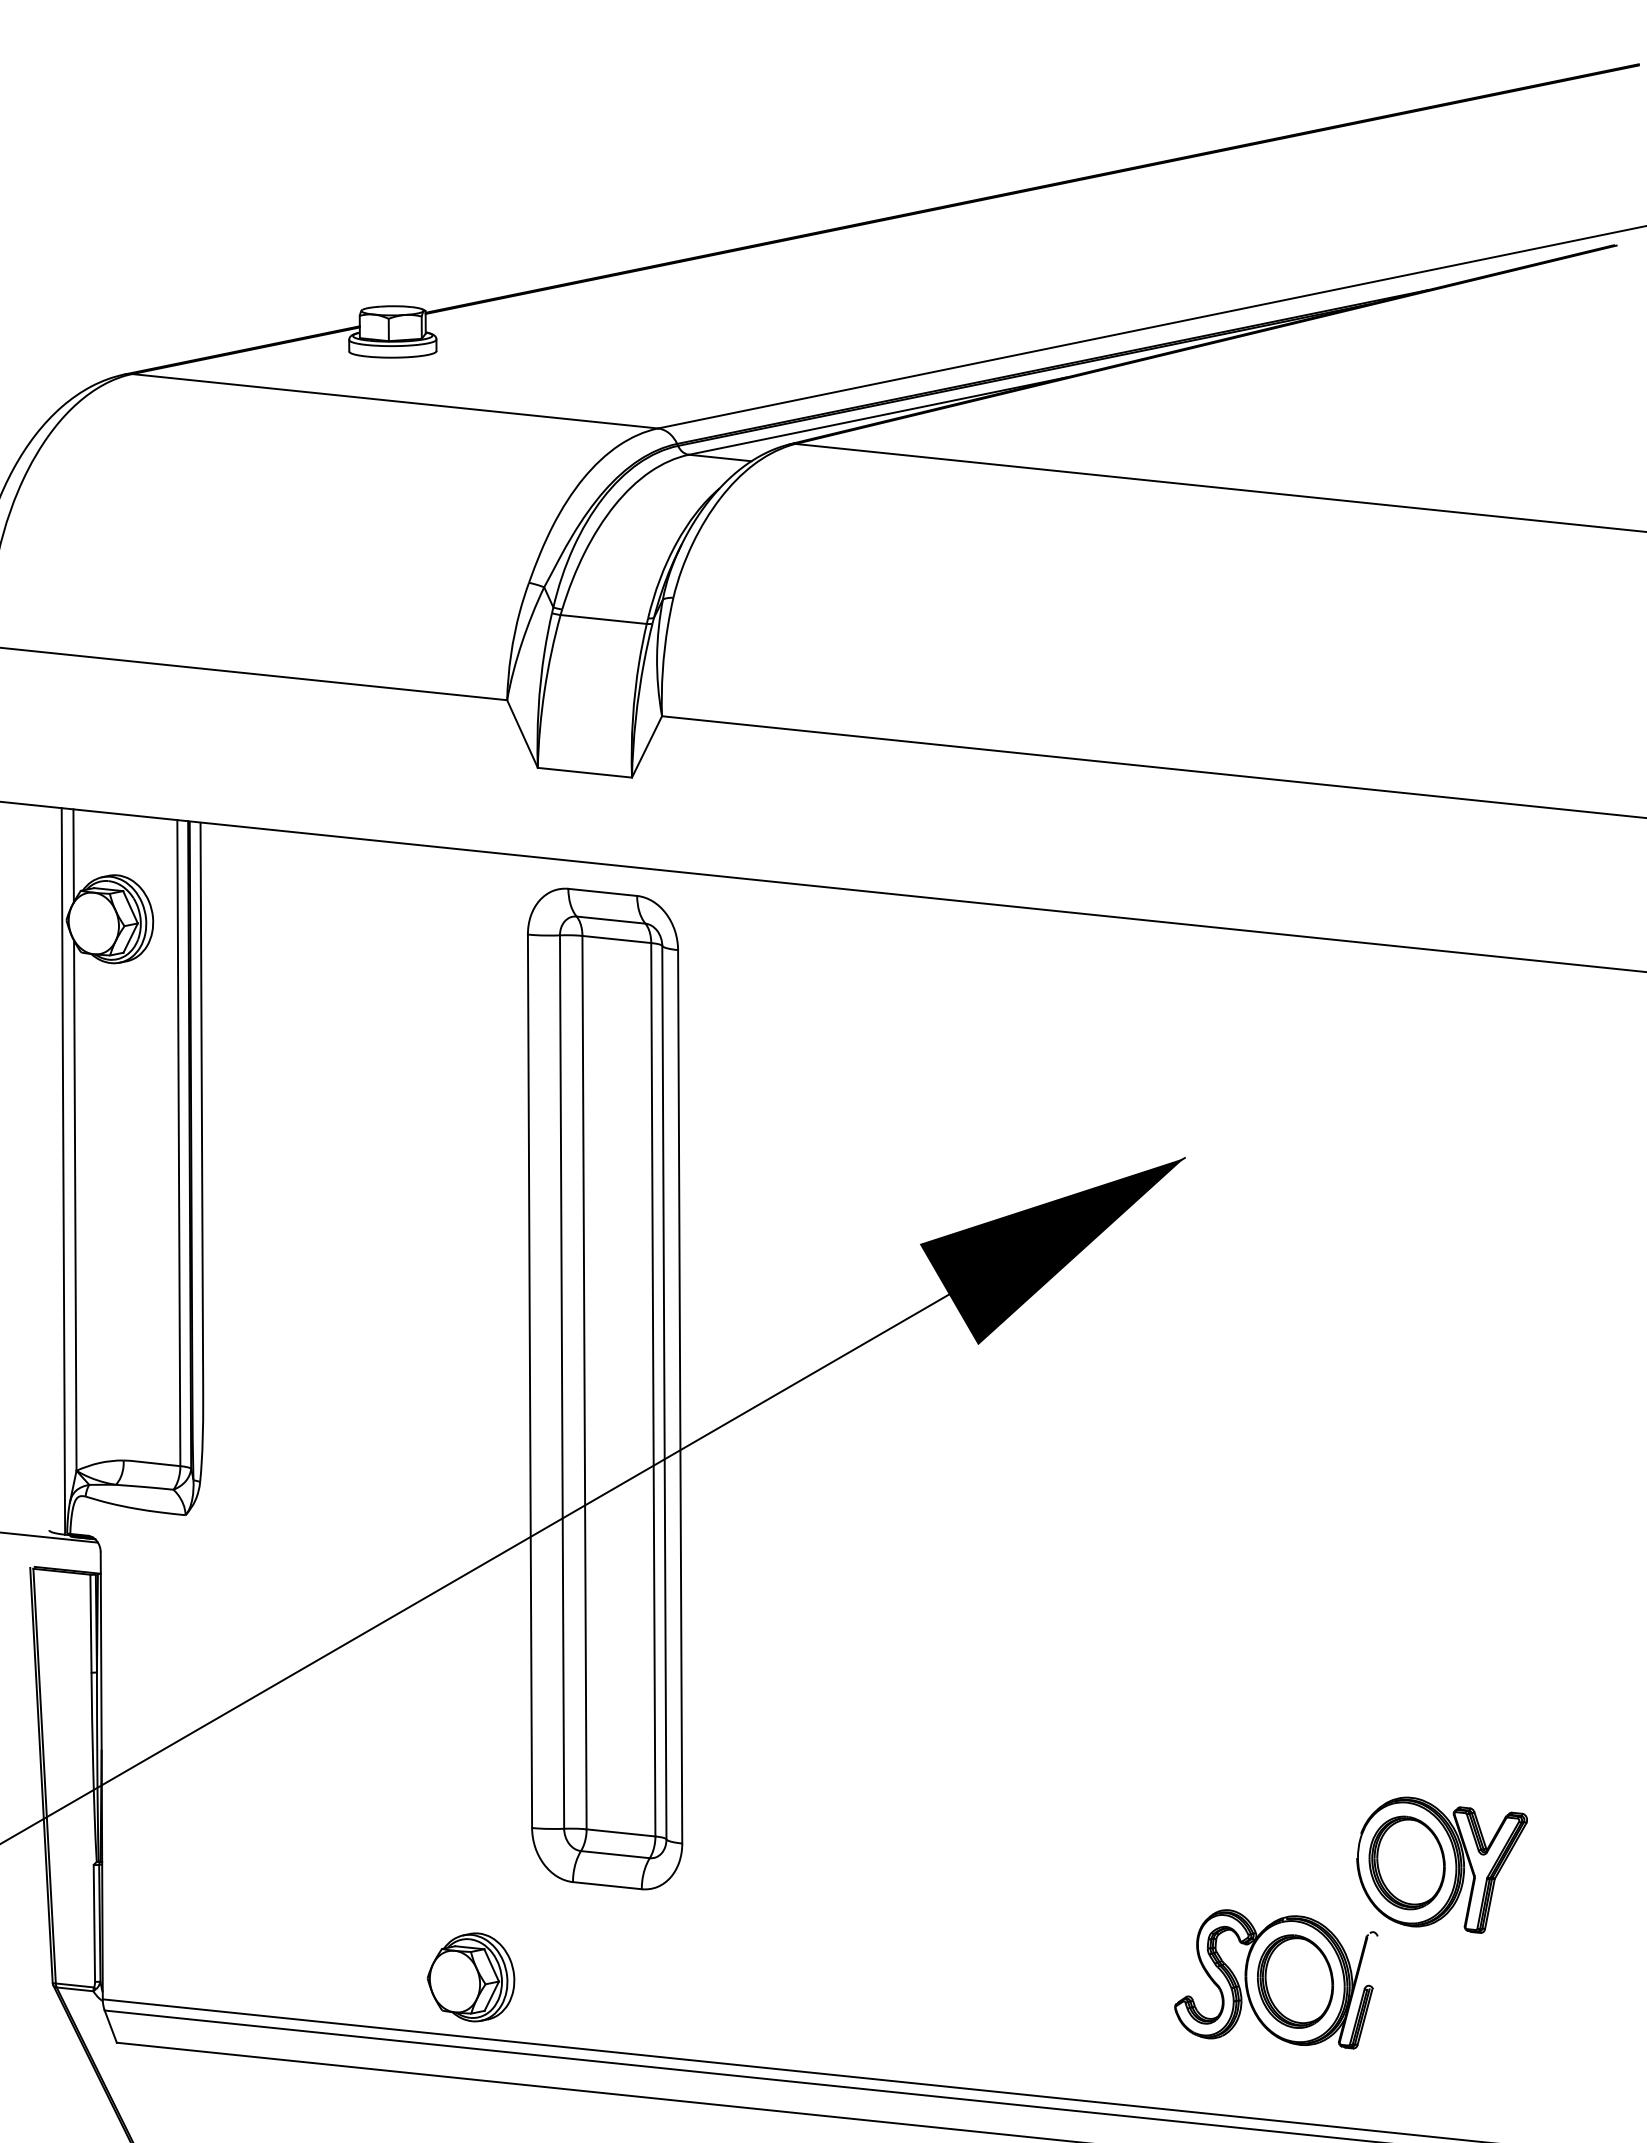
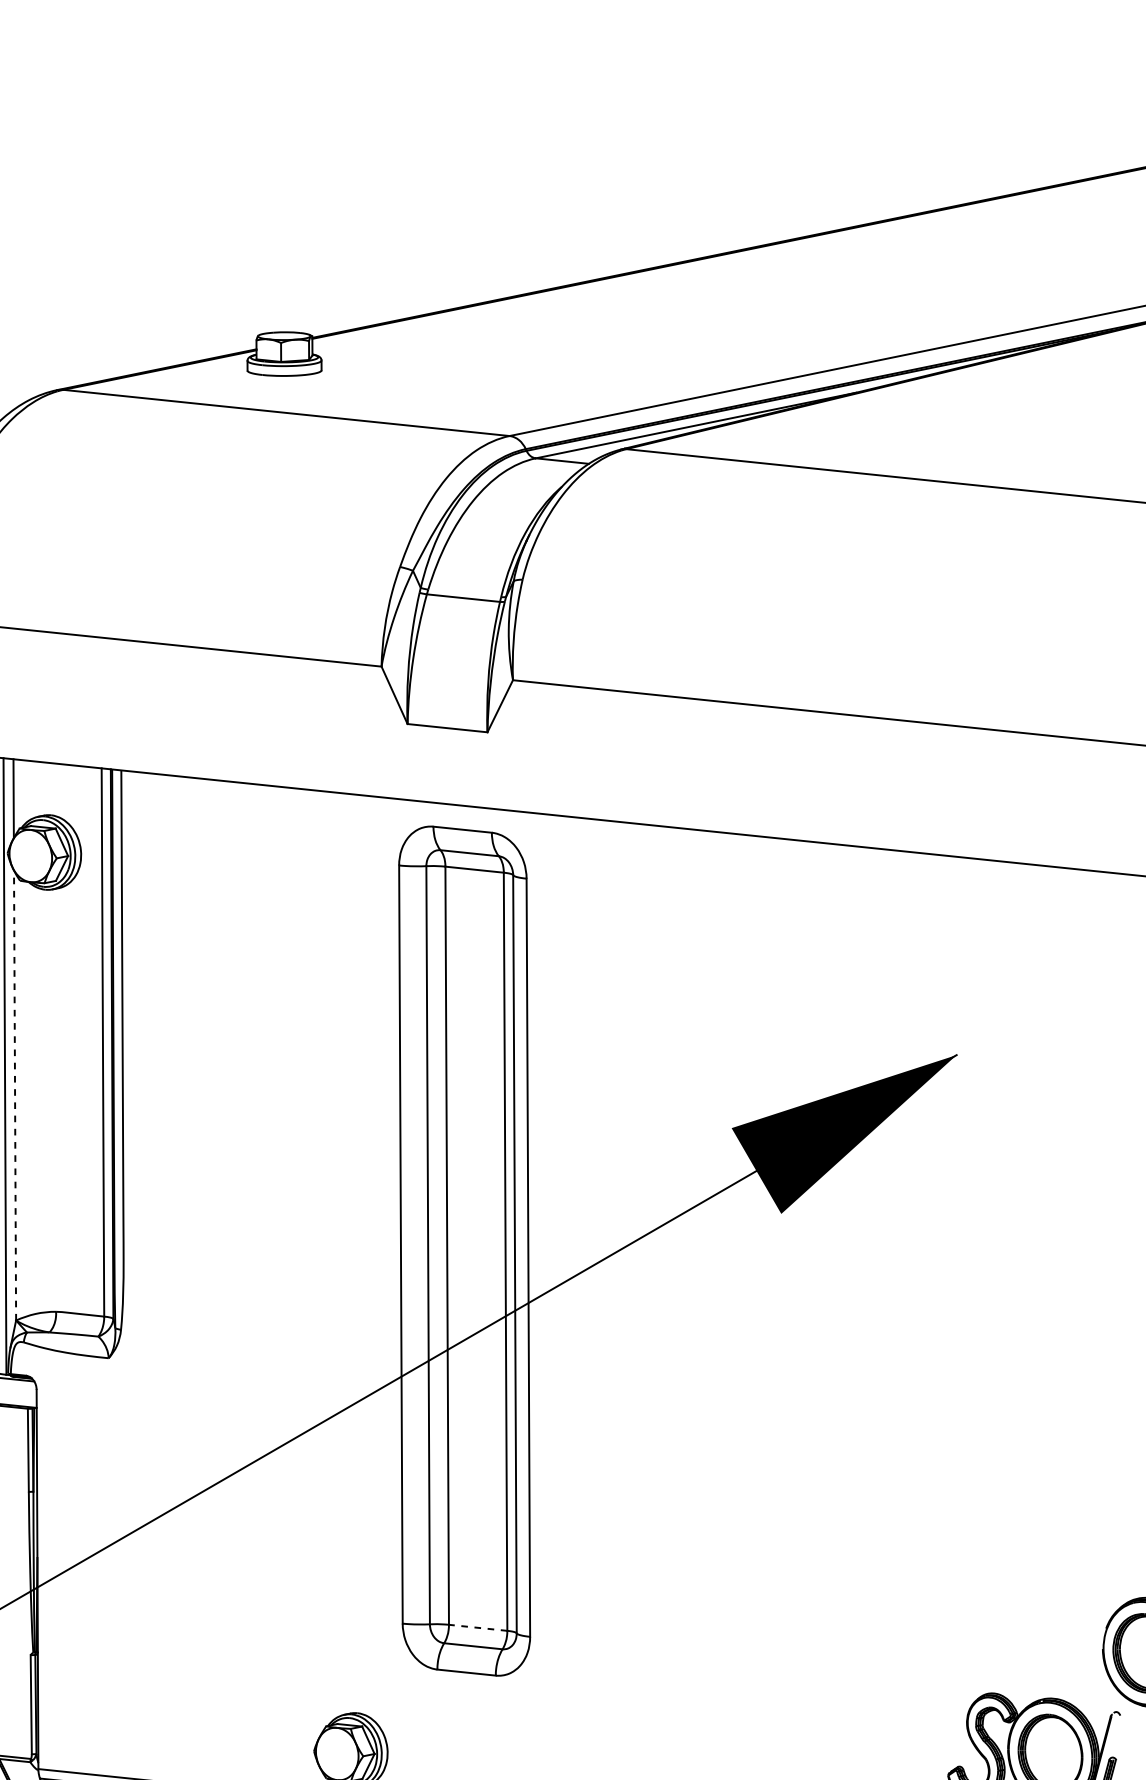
line: (75, 1205) -> (15, 1095), solid -> dashed
line: (621, 1832) -> (478, 1627), solid -> dashed

